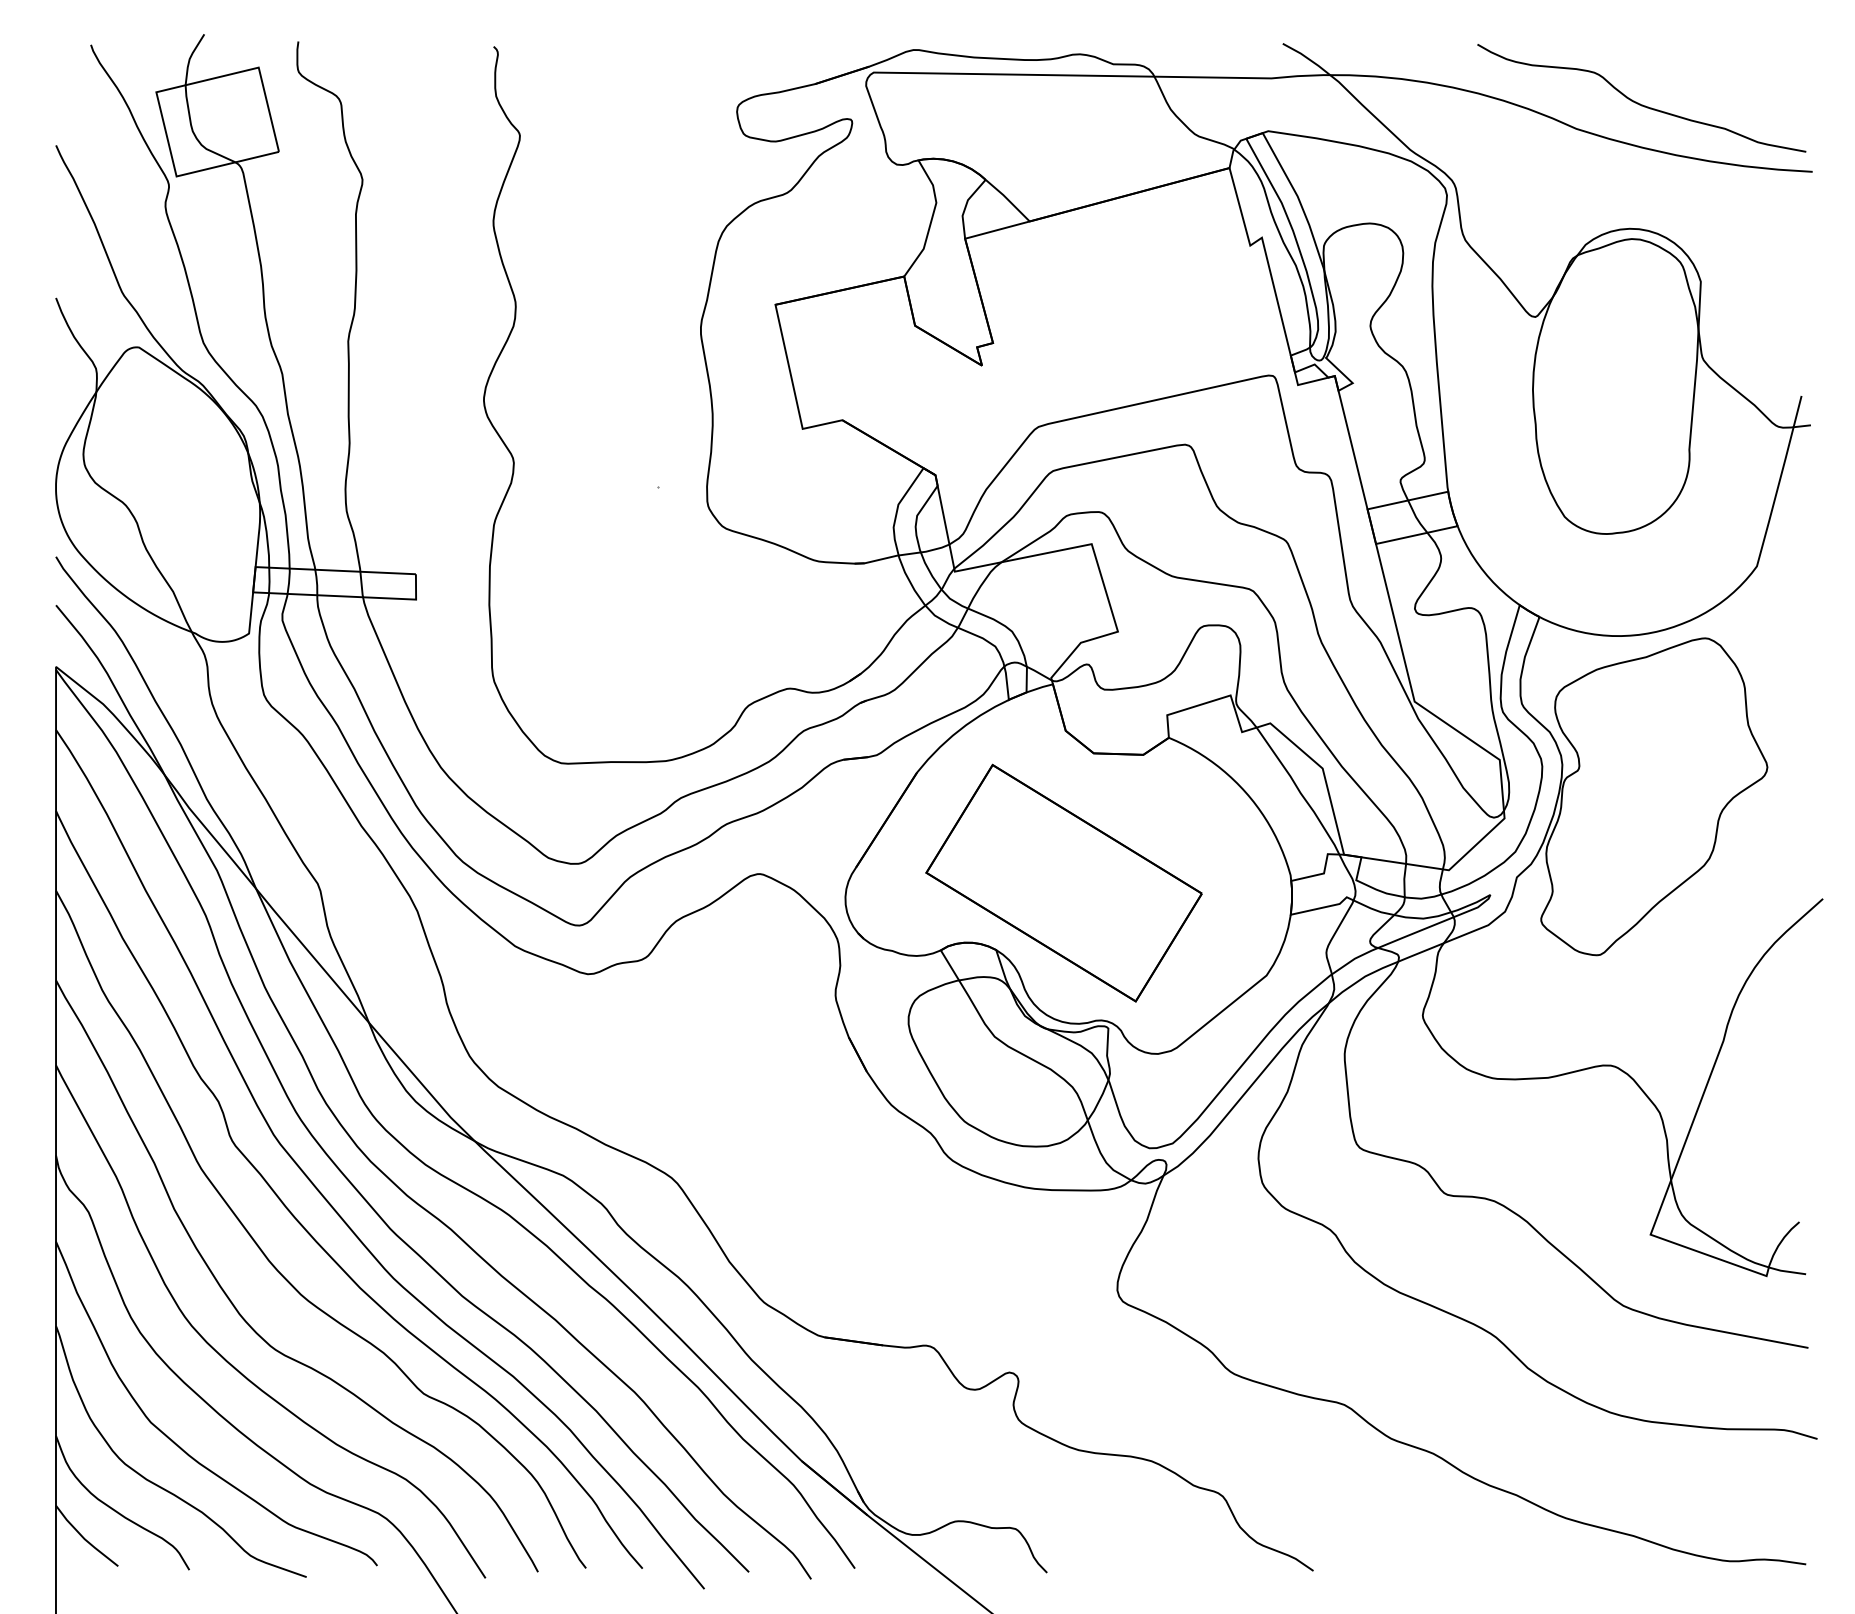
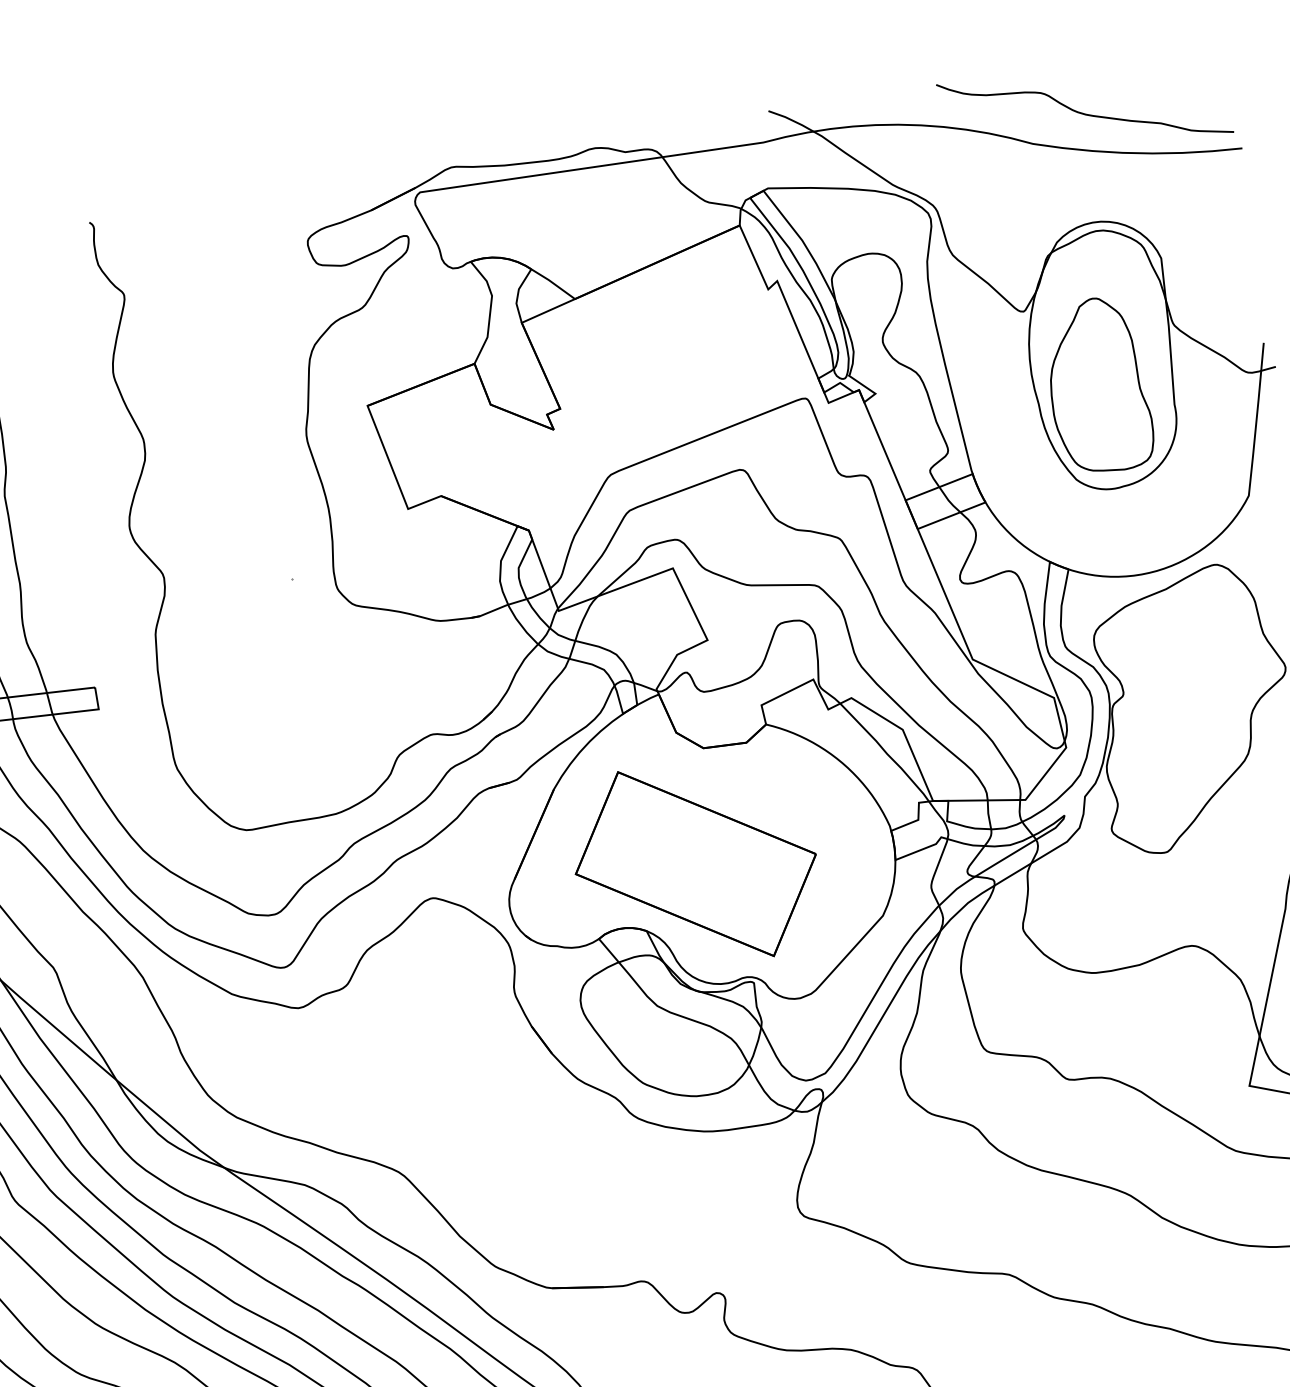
part: (1605, 414) -> (1097, 385), added

